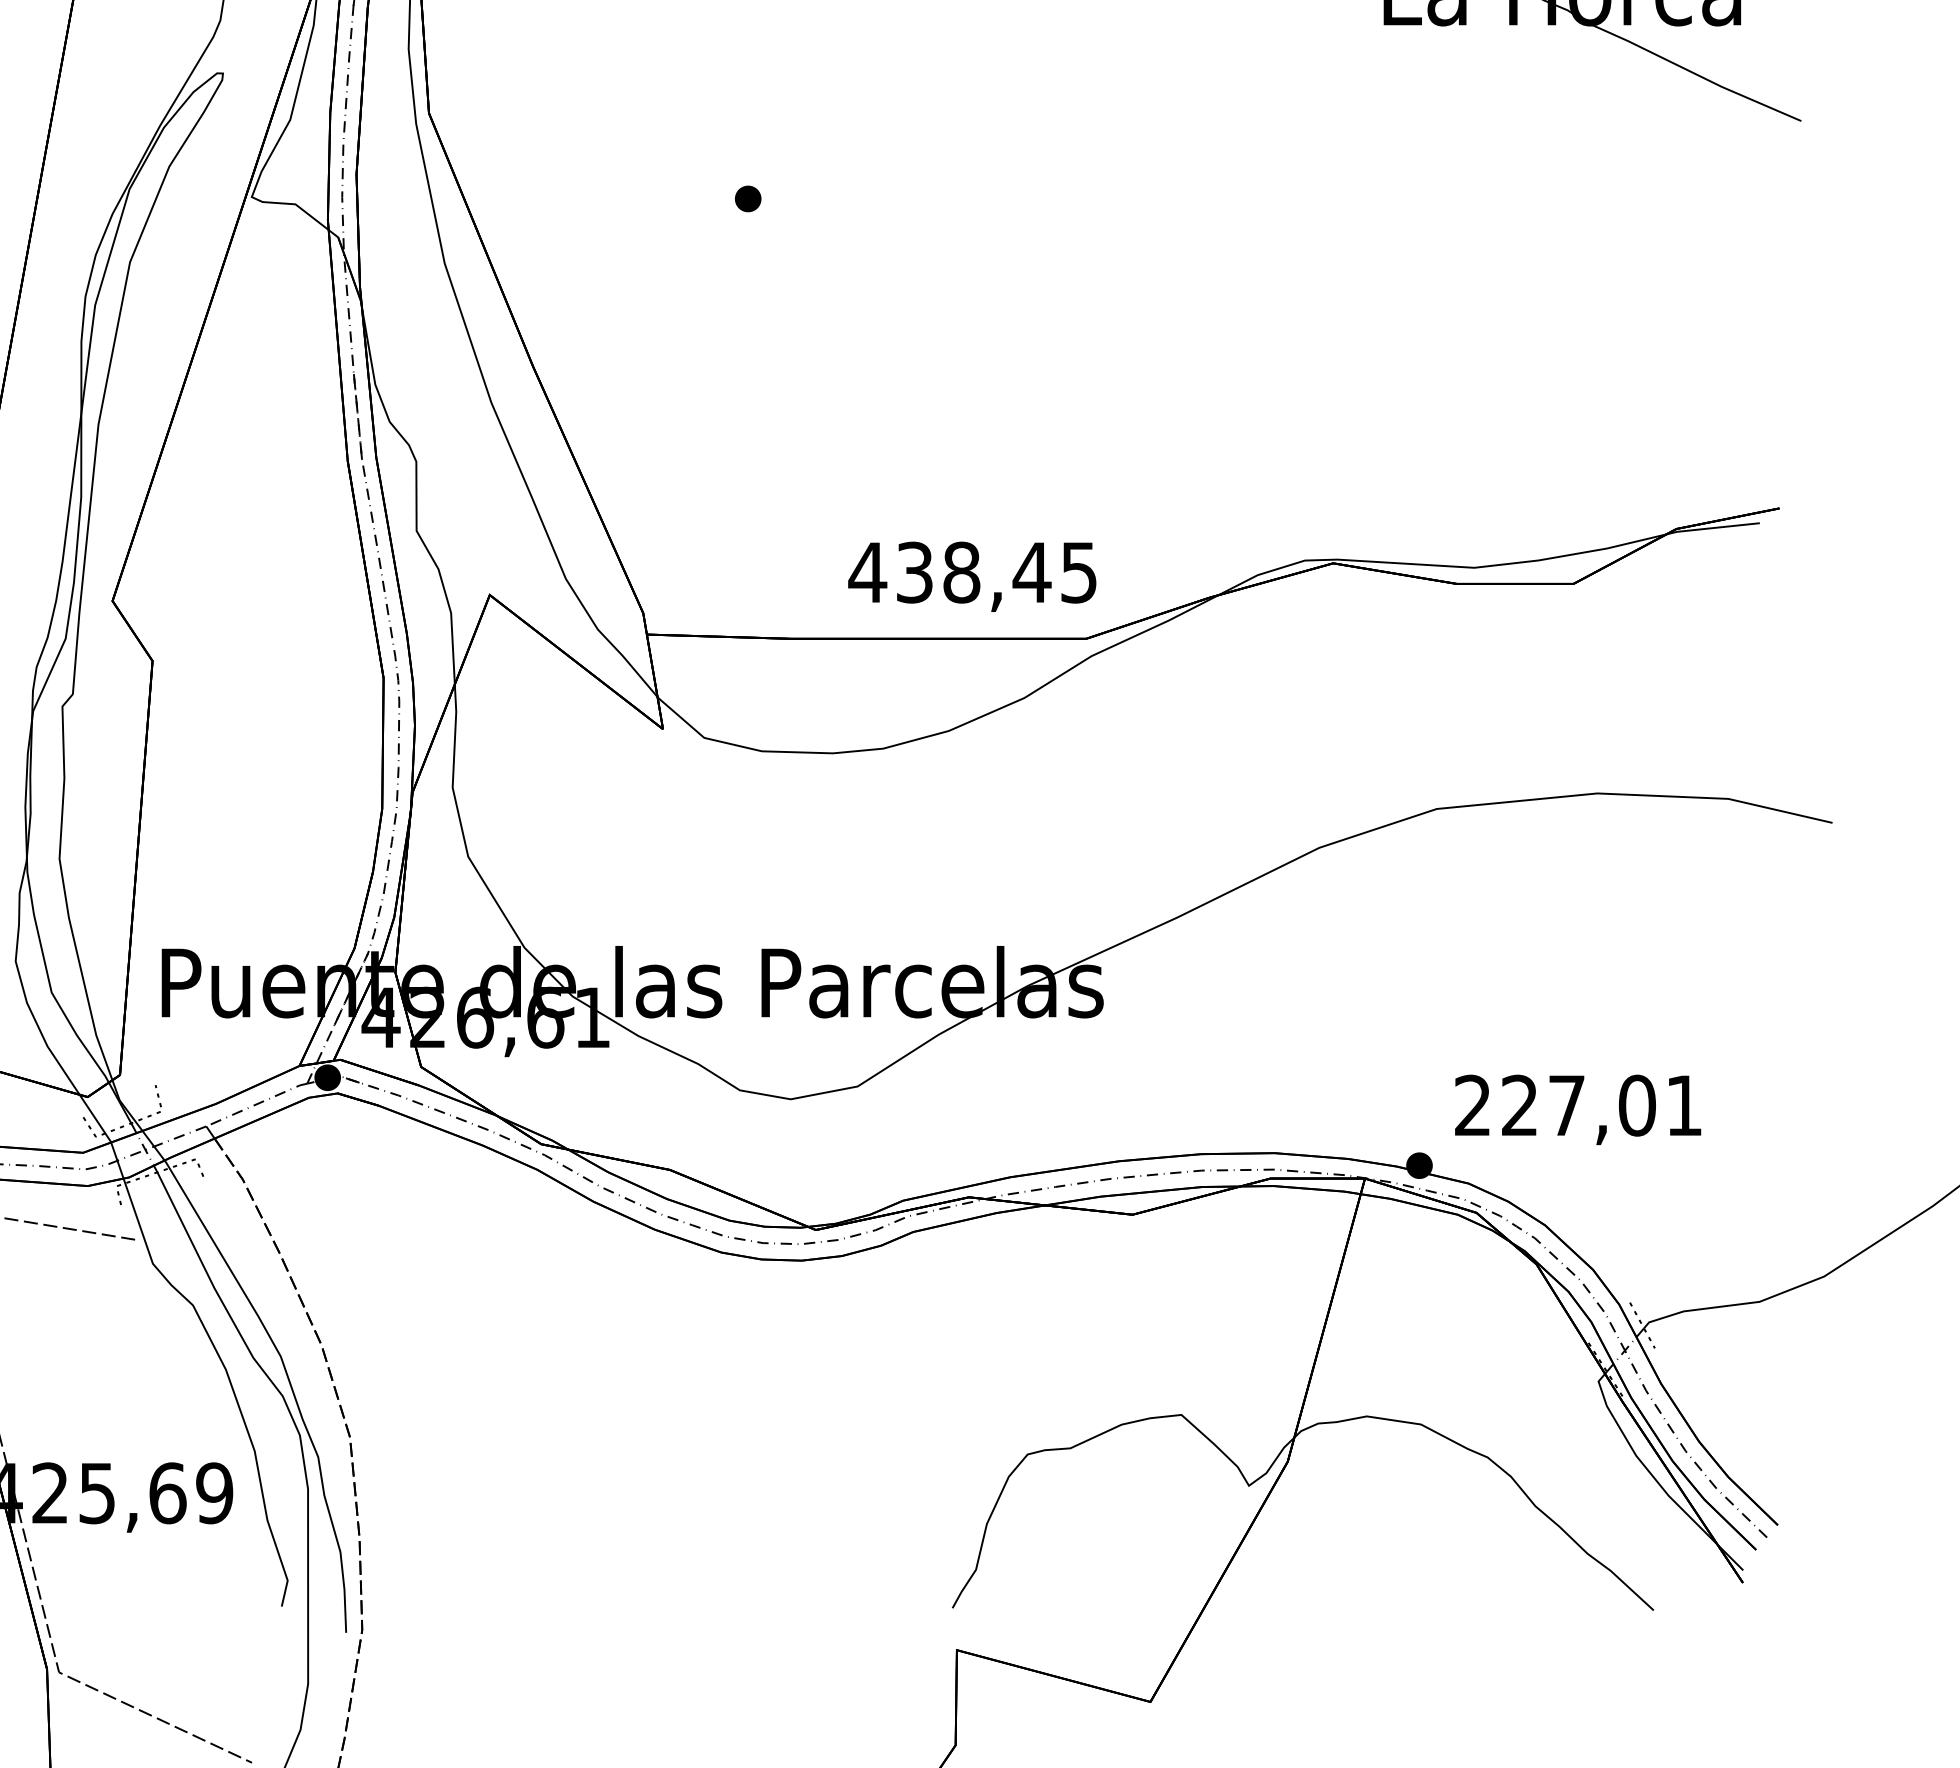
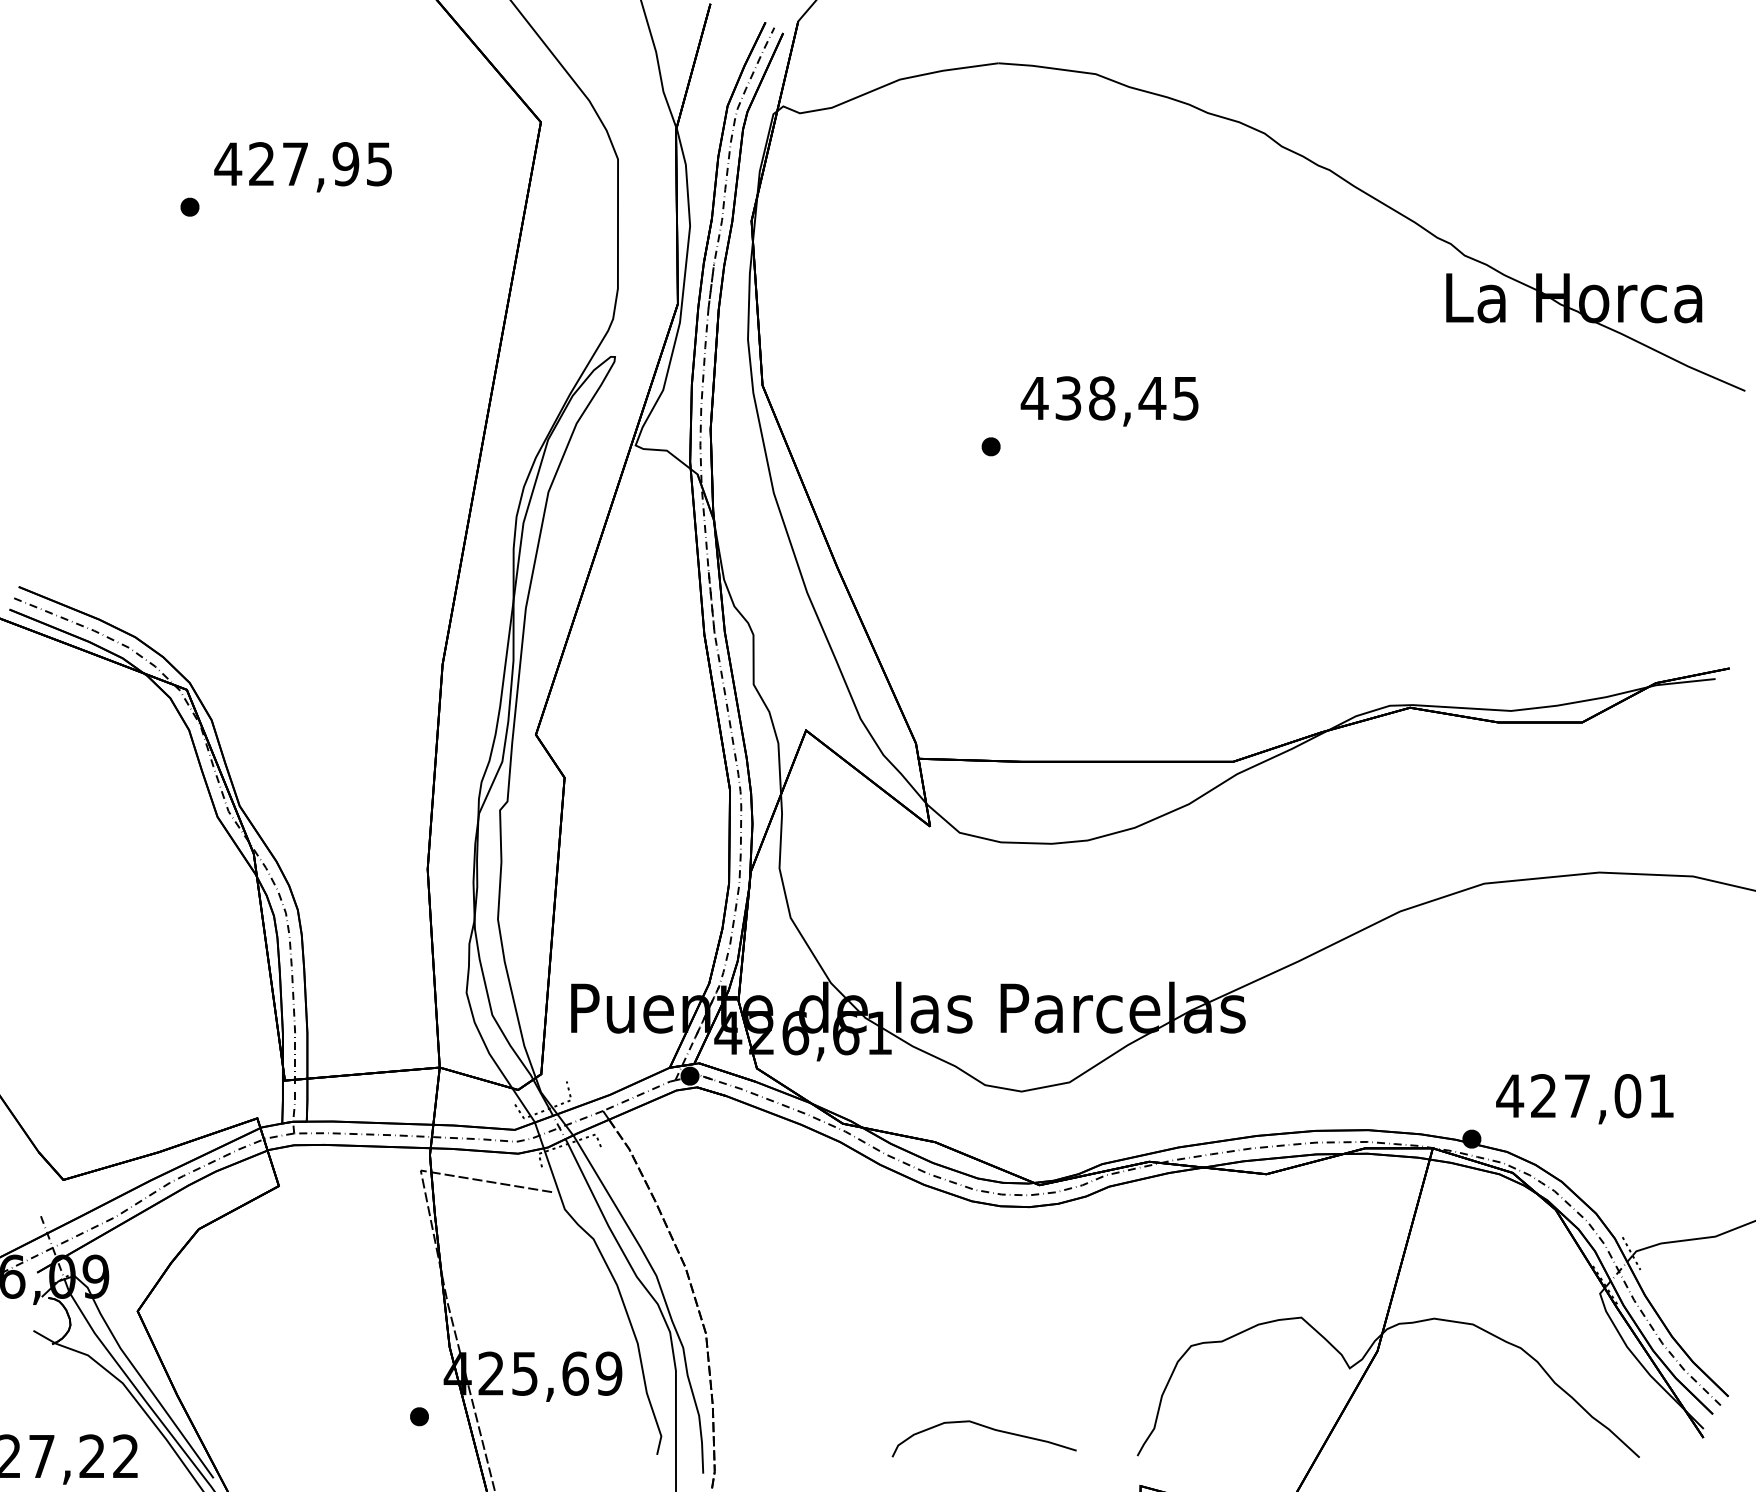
text: (972, 576) -> (1109, 401), moved
text: (1473, 1104) -> (1510, 1095), 227,01 -> 427,01
curve: (743, 1569) -> (987, 1428), added

